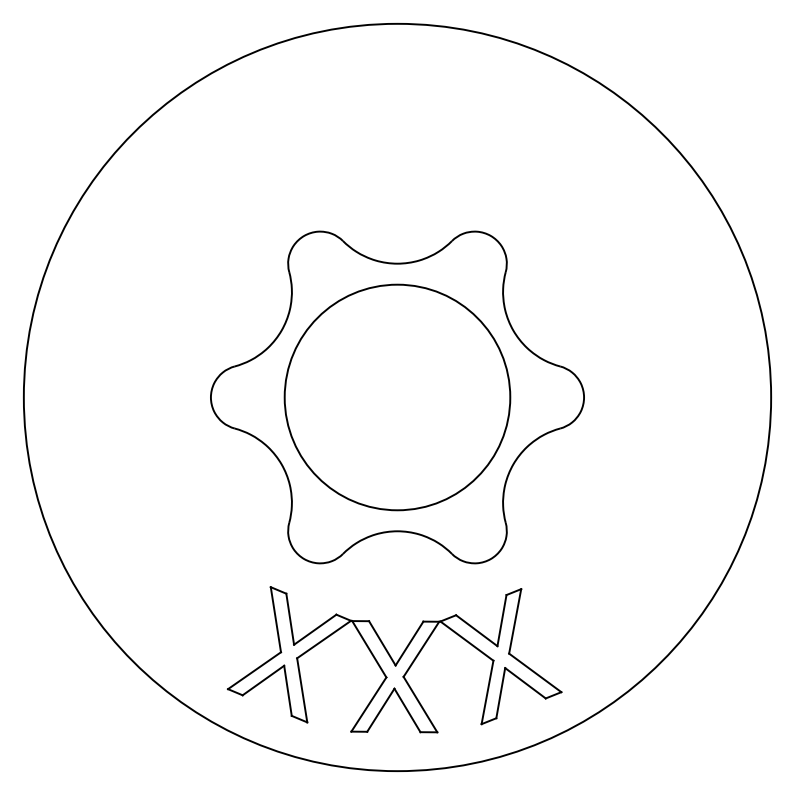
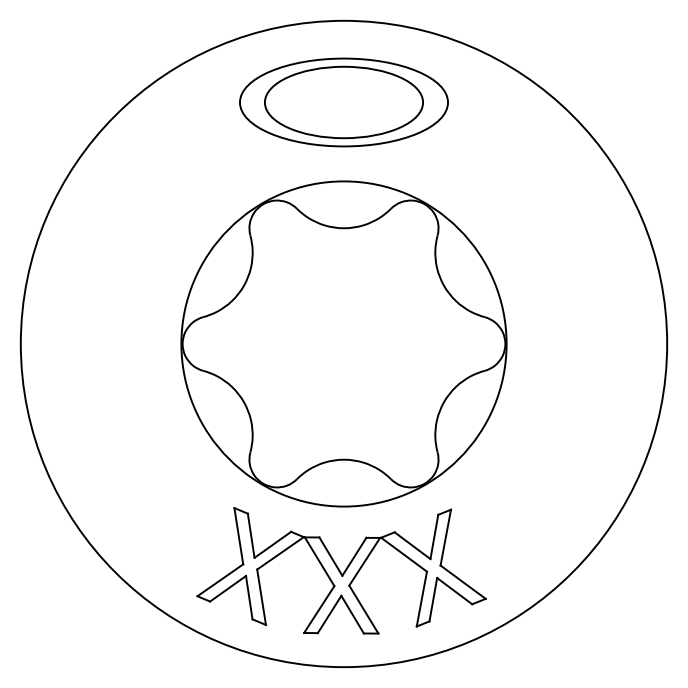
part: (397, 117) -> (344, 101), added
circle: (397, 397) -> (344, 344), size x1.67

